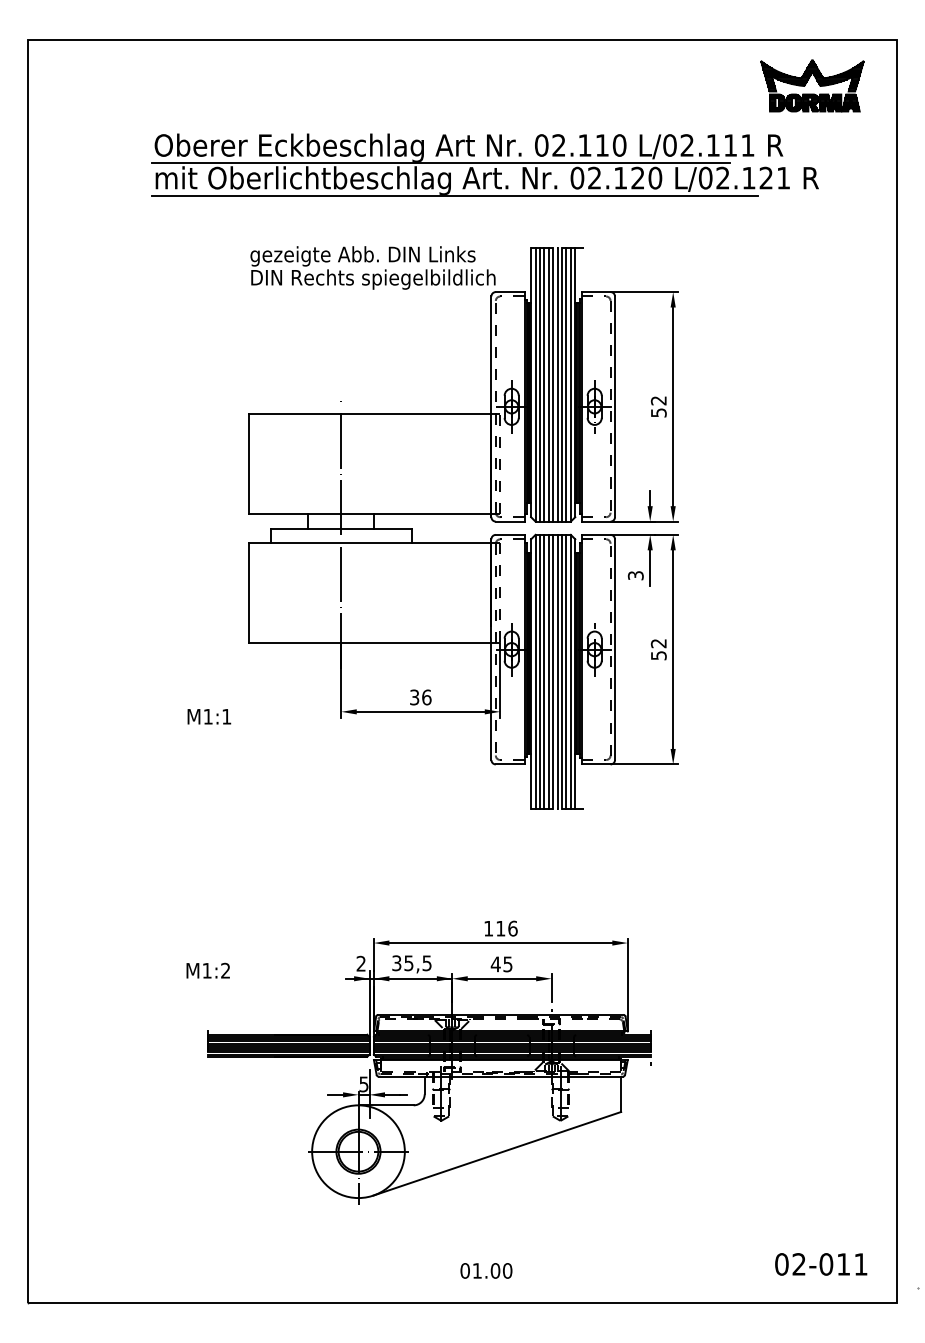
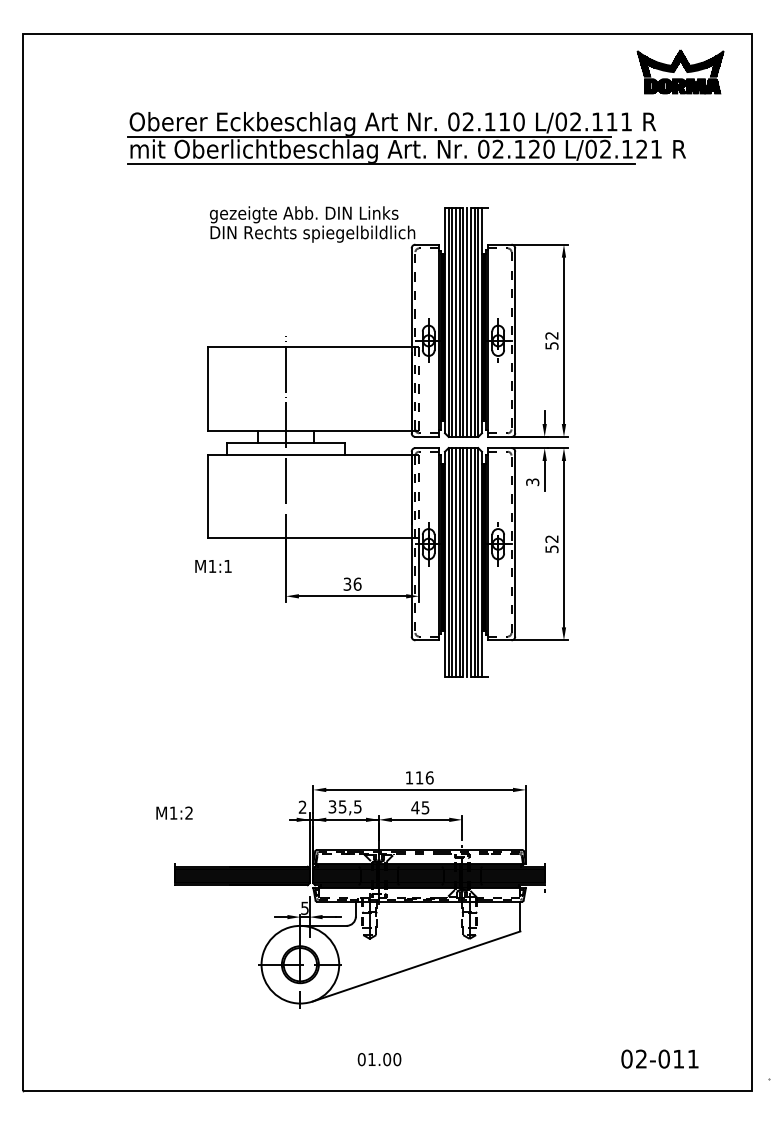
text: (209, 716) -> (213, 566), moved
text: (820, 1263) -> (659, 1058), moved
text: (486, 1270) -> (379, 1059), moved

